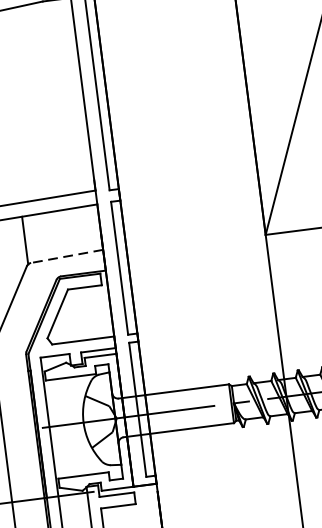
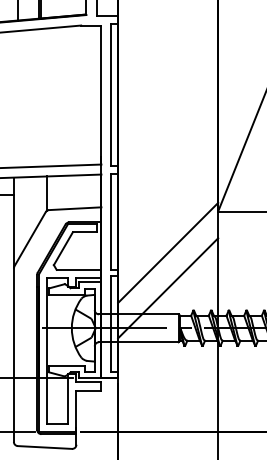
line: (66, 256) -> (74, 208), dashed -> solid
line: (204, 300) -> (168, 252), added
line: (210, 350) -> (168, 288), added

